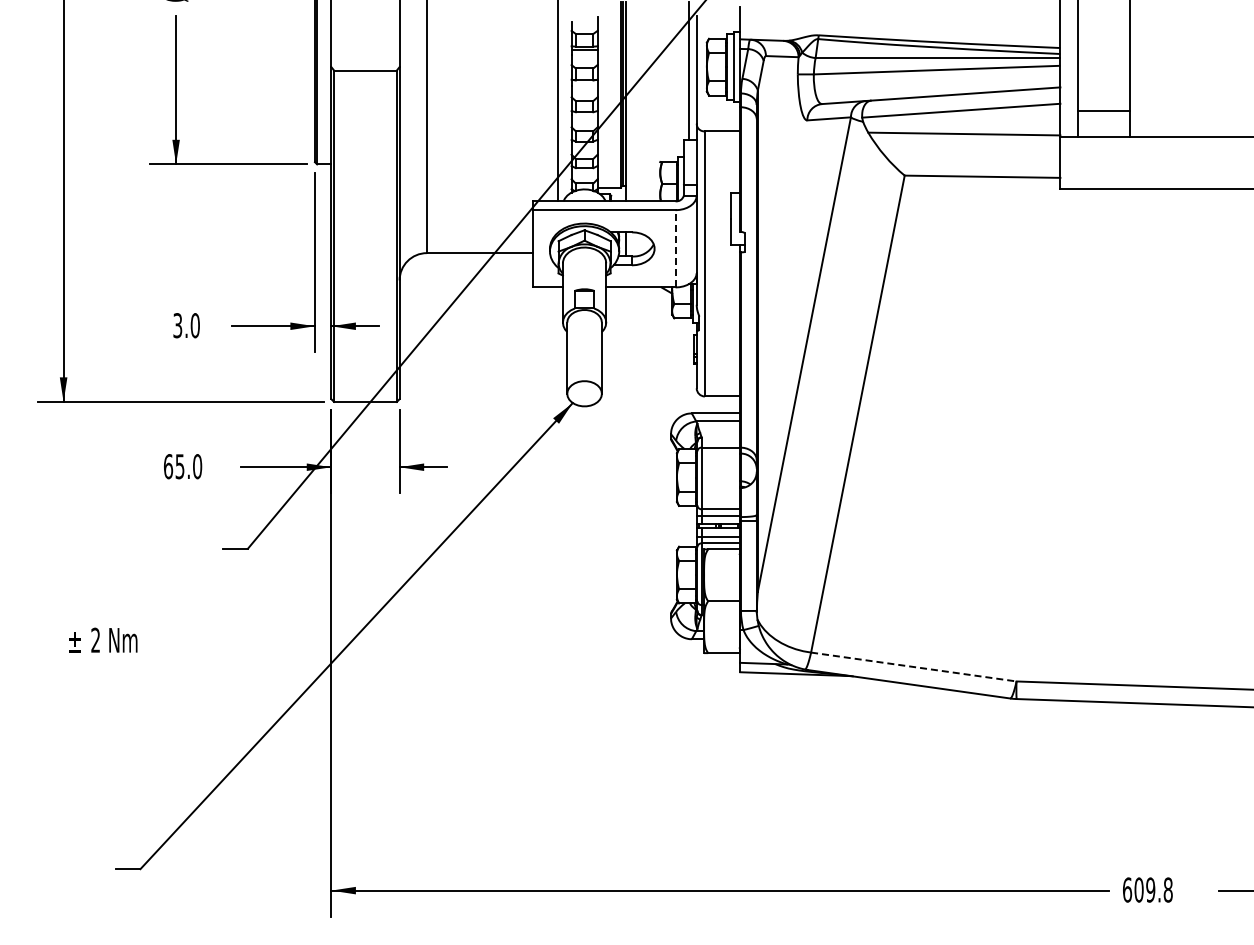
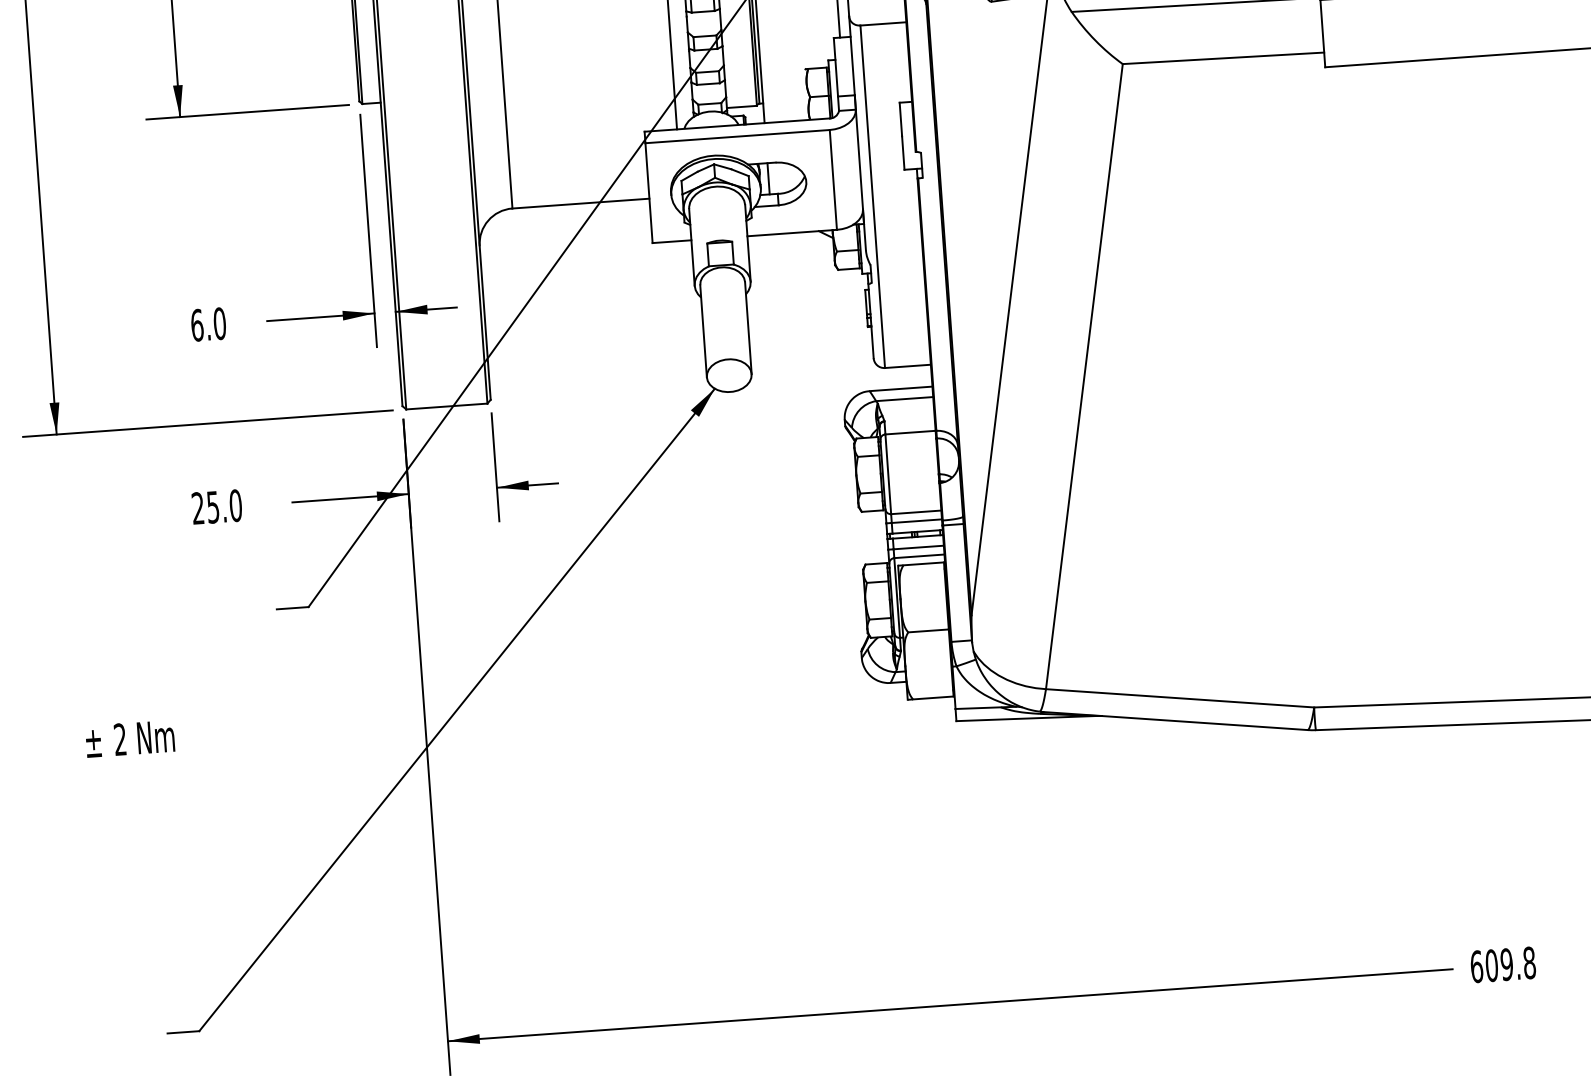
line: (675, 248) -> (833, 179), dashed -> solid
text: (177, 325) -> (196, 325), 3.0 -> 6.0
text: (168, 466) -> (198, 508), 65.0 -> 25.0
line: (913, 667) -> (1179, 698), dashed -> solid

